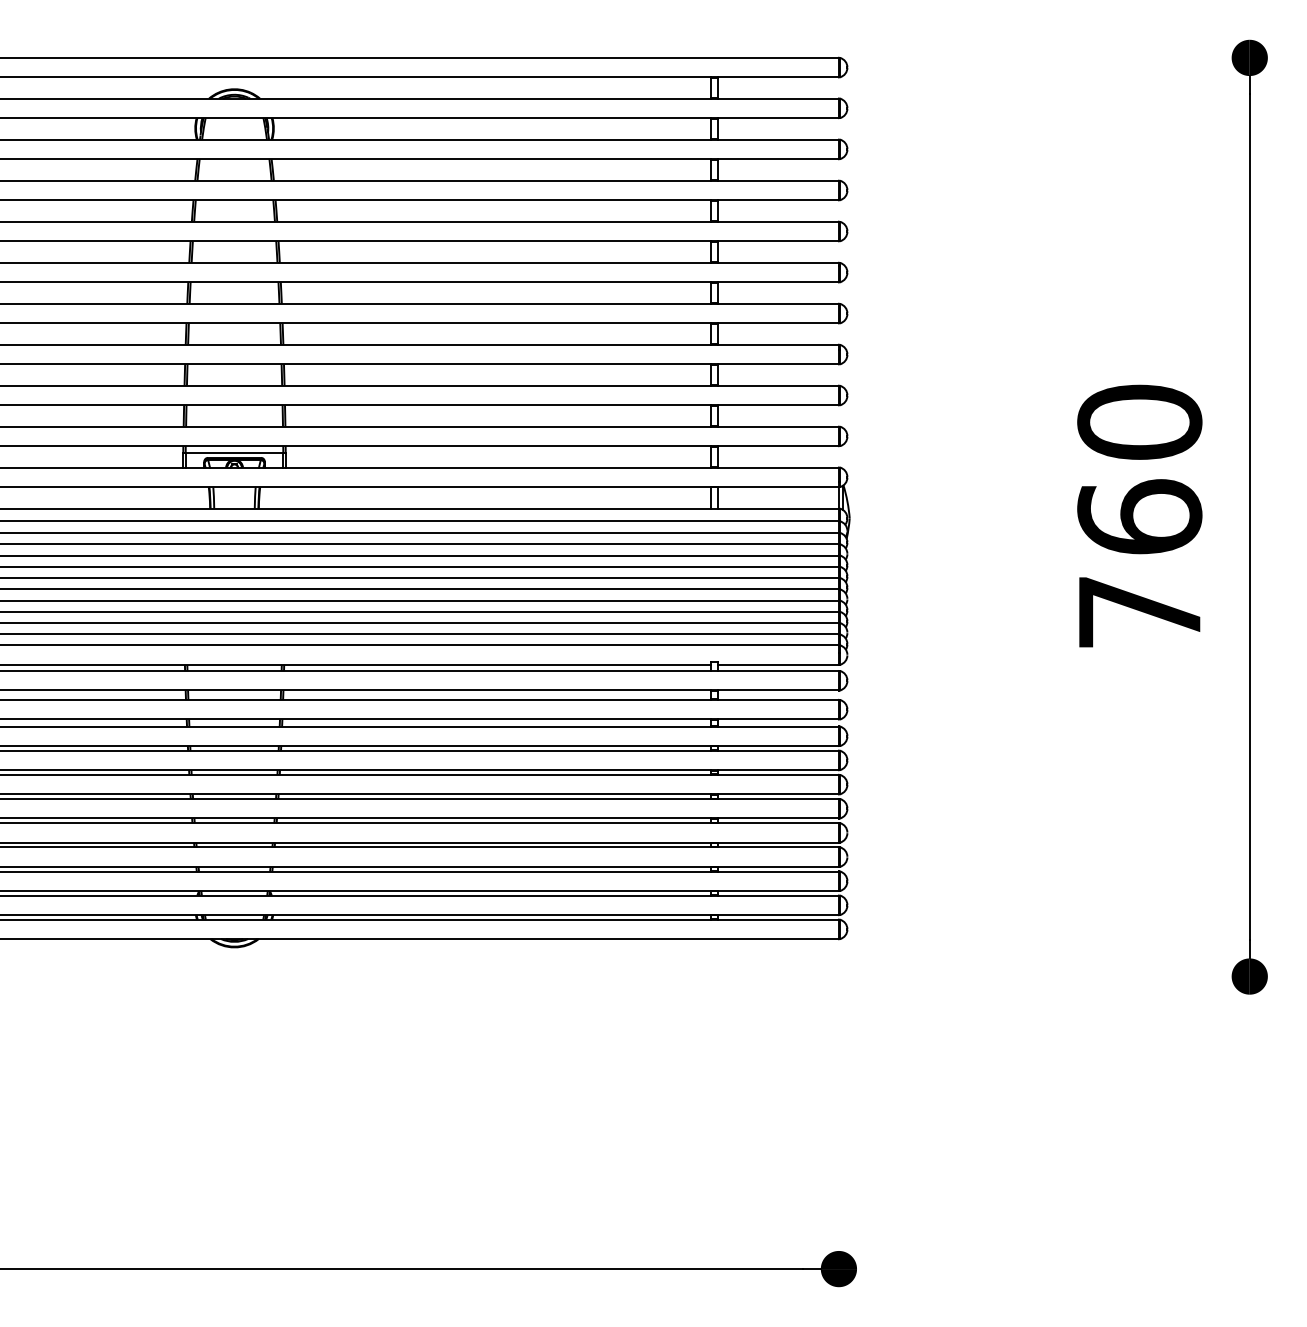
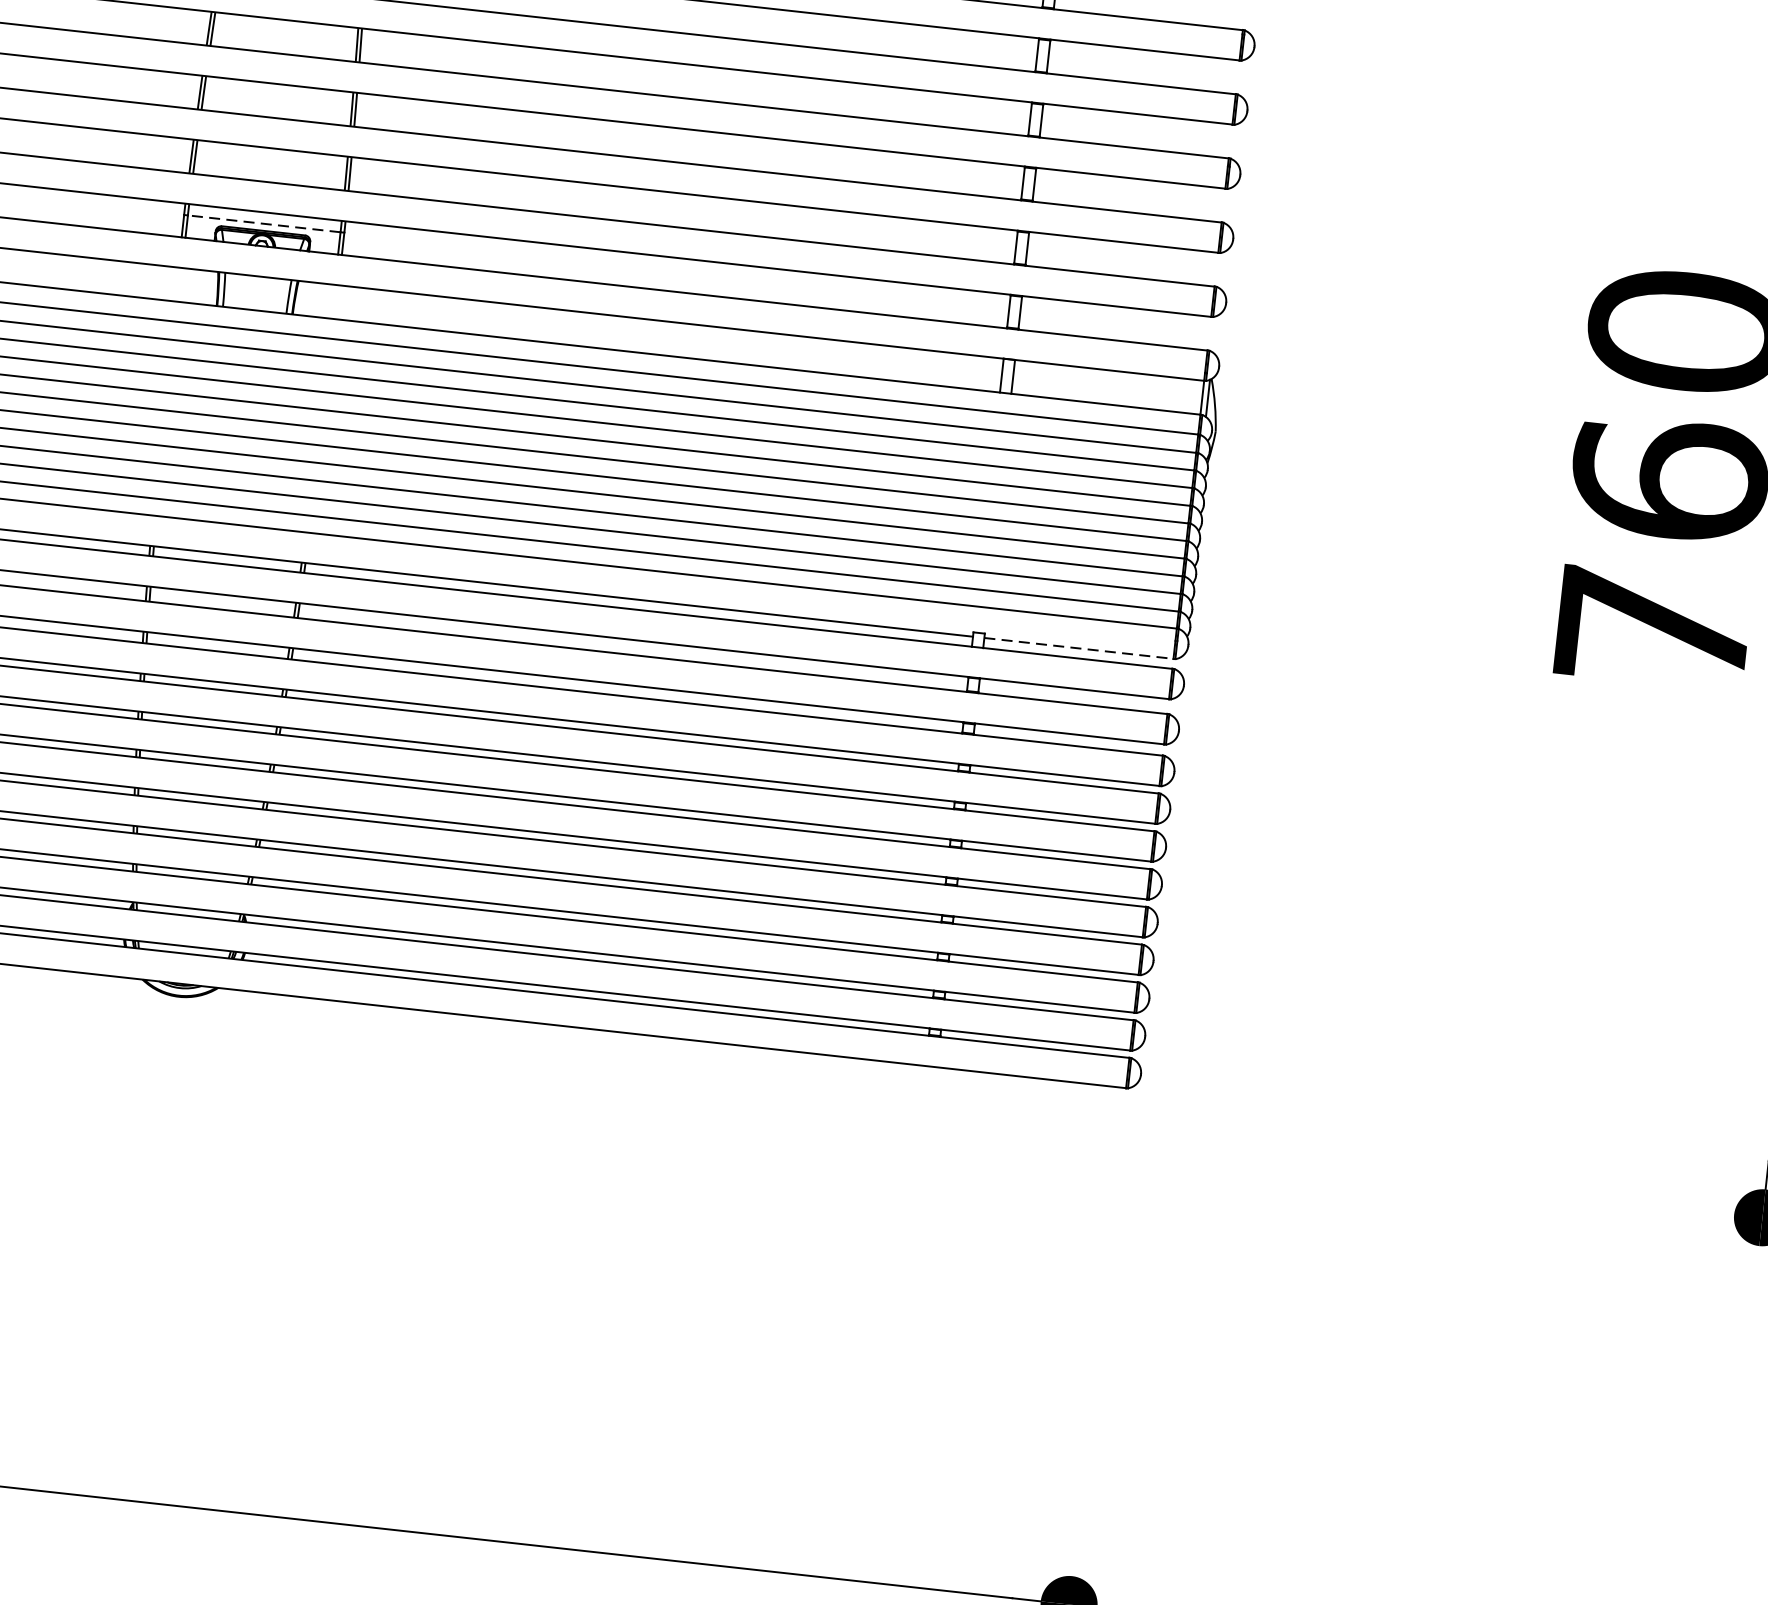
line: (234, 453) -> (264, 223), solid -> dashed
line: (778, 664) -> (1078, 648), solid -> dashed

